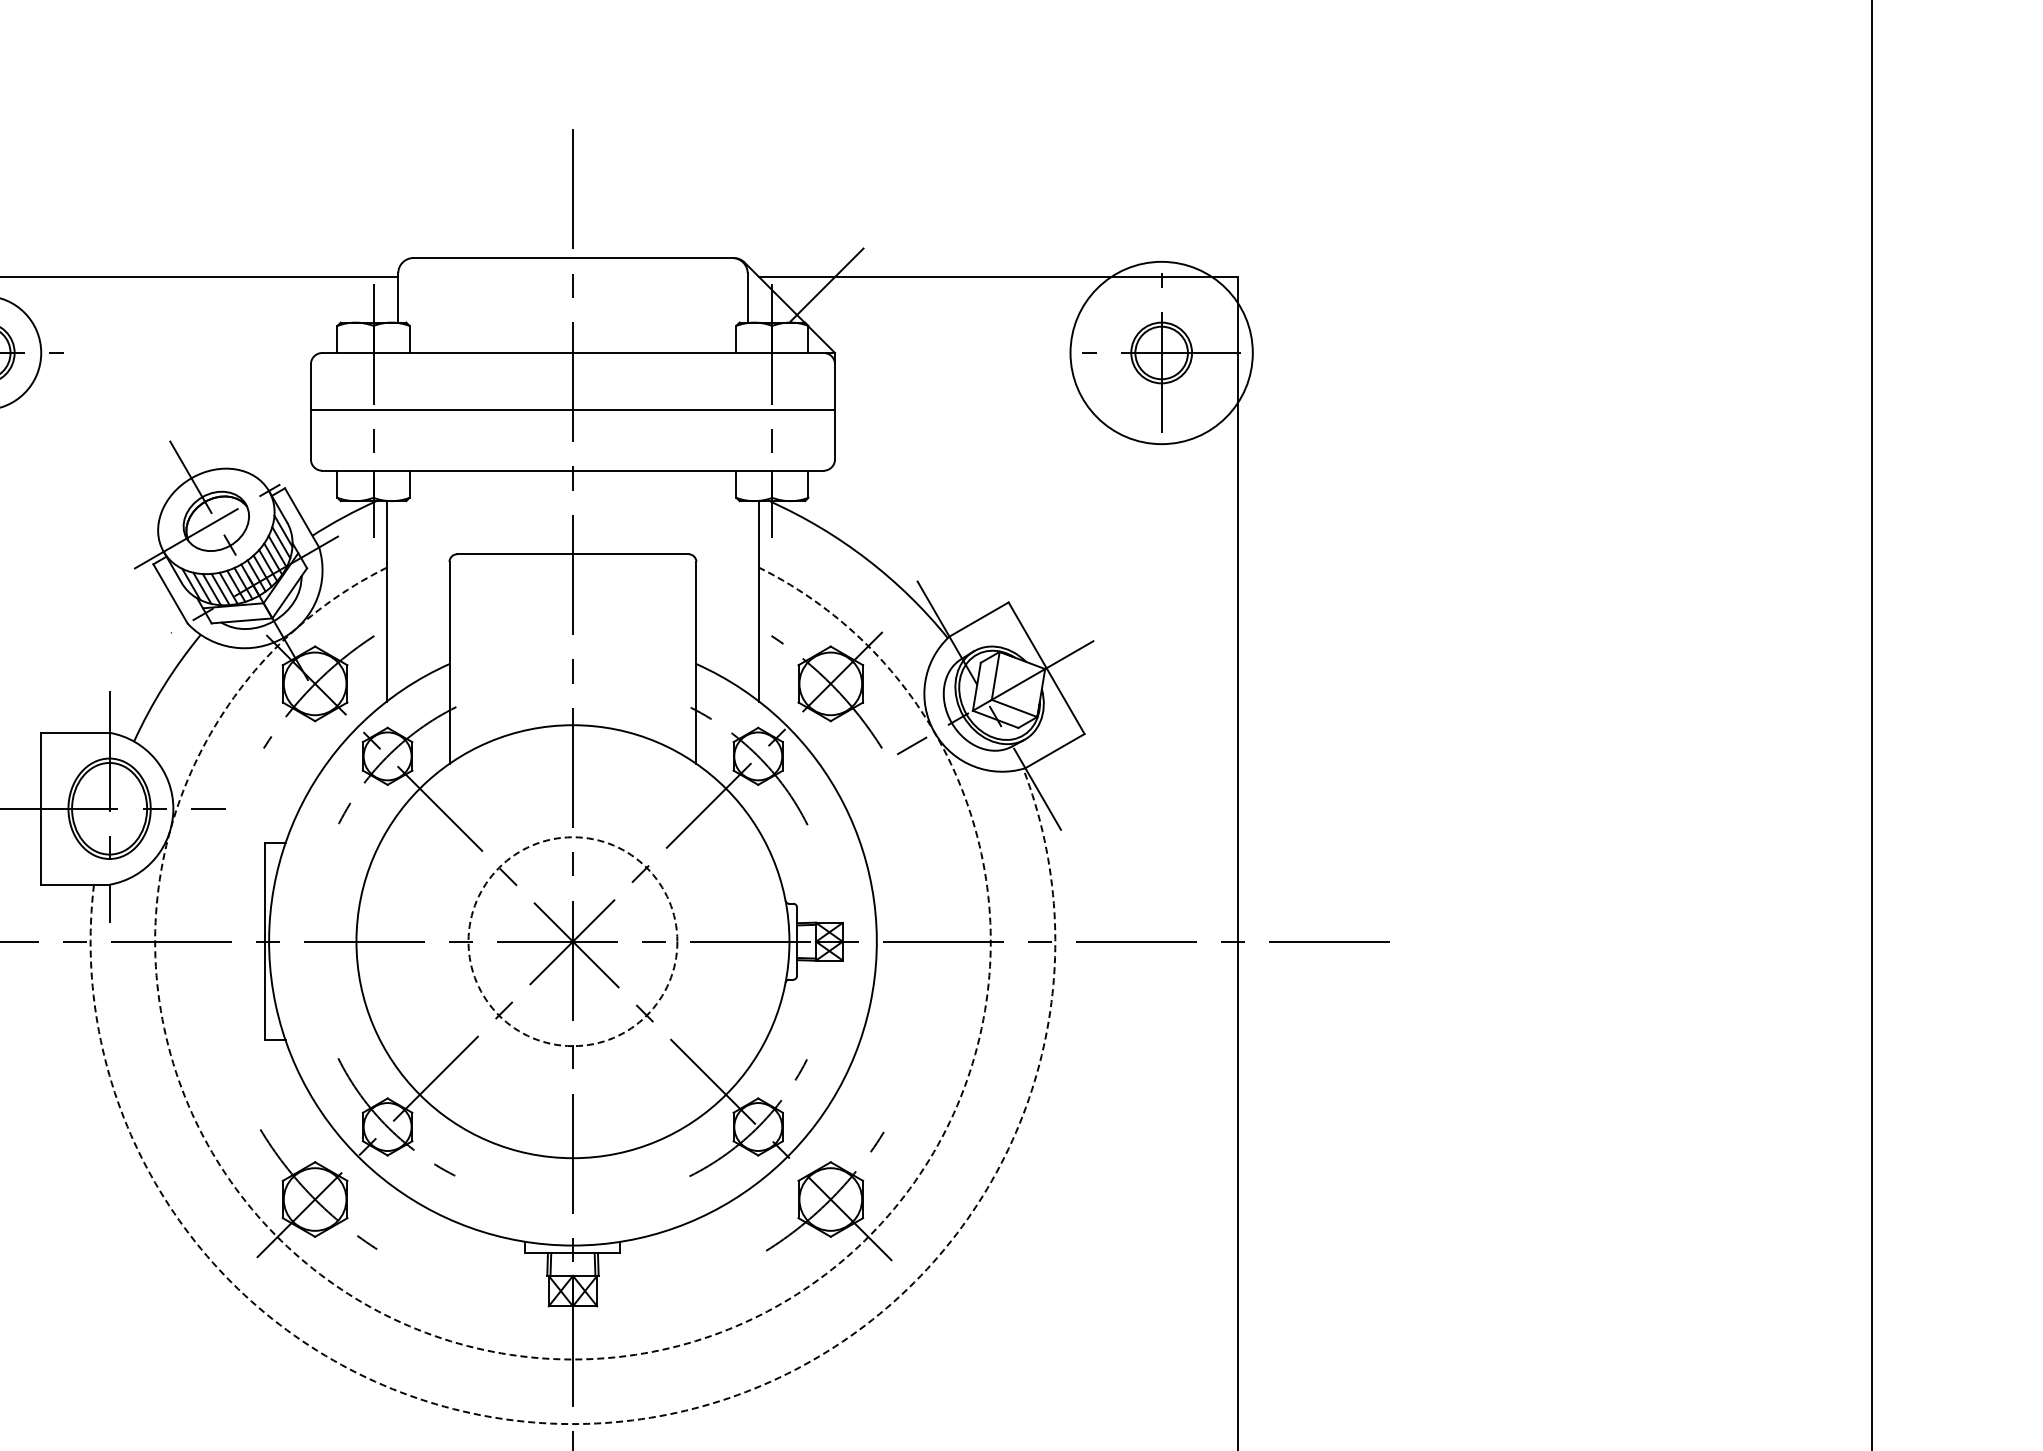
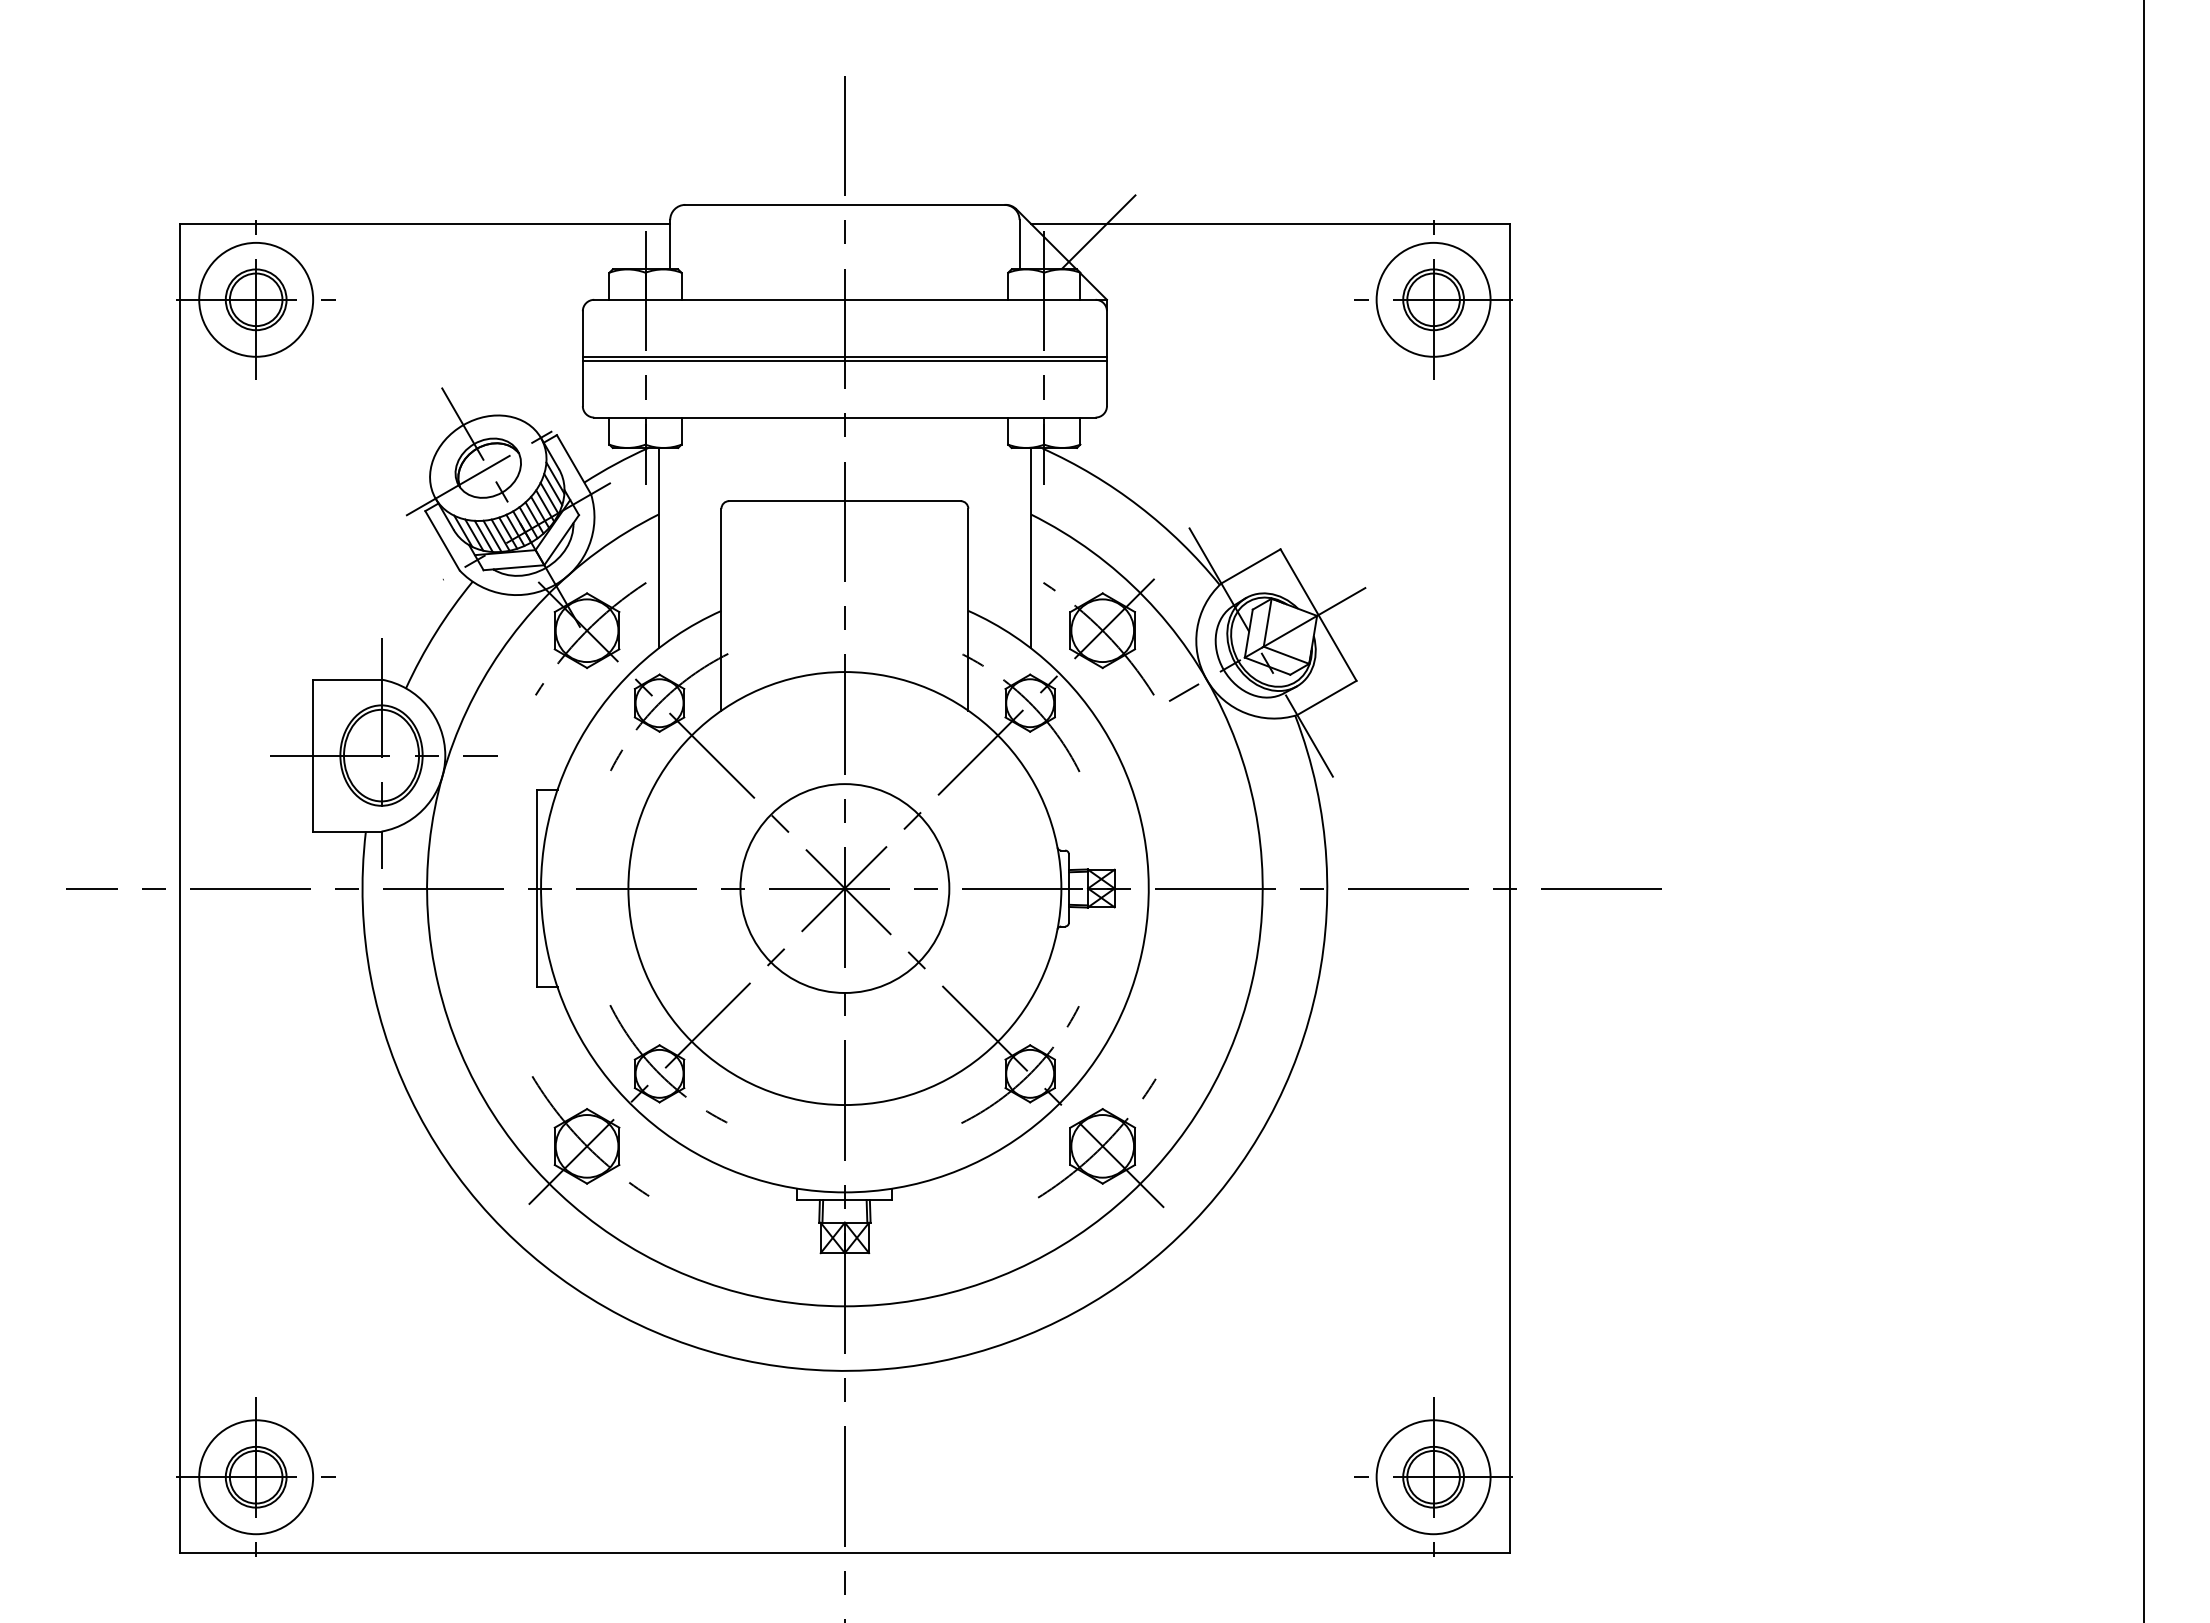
circle: (1161, 352) -> (1433, 299), size x0.62
line: (572, 413) -> (844, 360), added
circle: (572, 941) -> (844, 888), dashed -> solid
arc: (572, 1359) -> (844, 1306), dashed -> solid
arc: (632, 1420) -> (904, 1367), dashed -> solid

